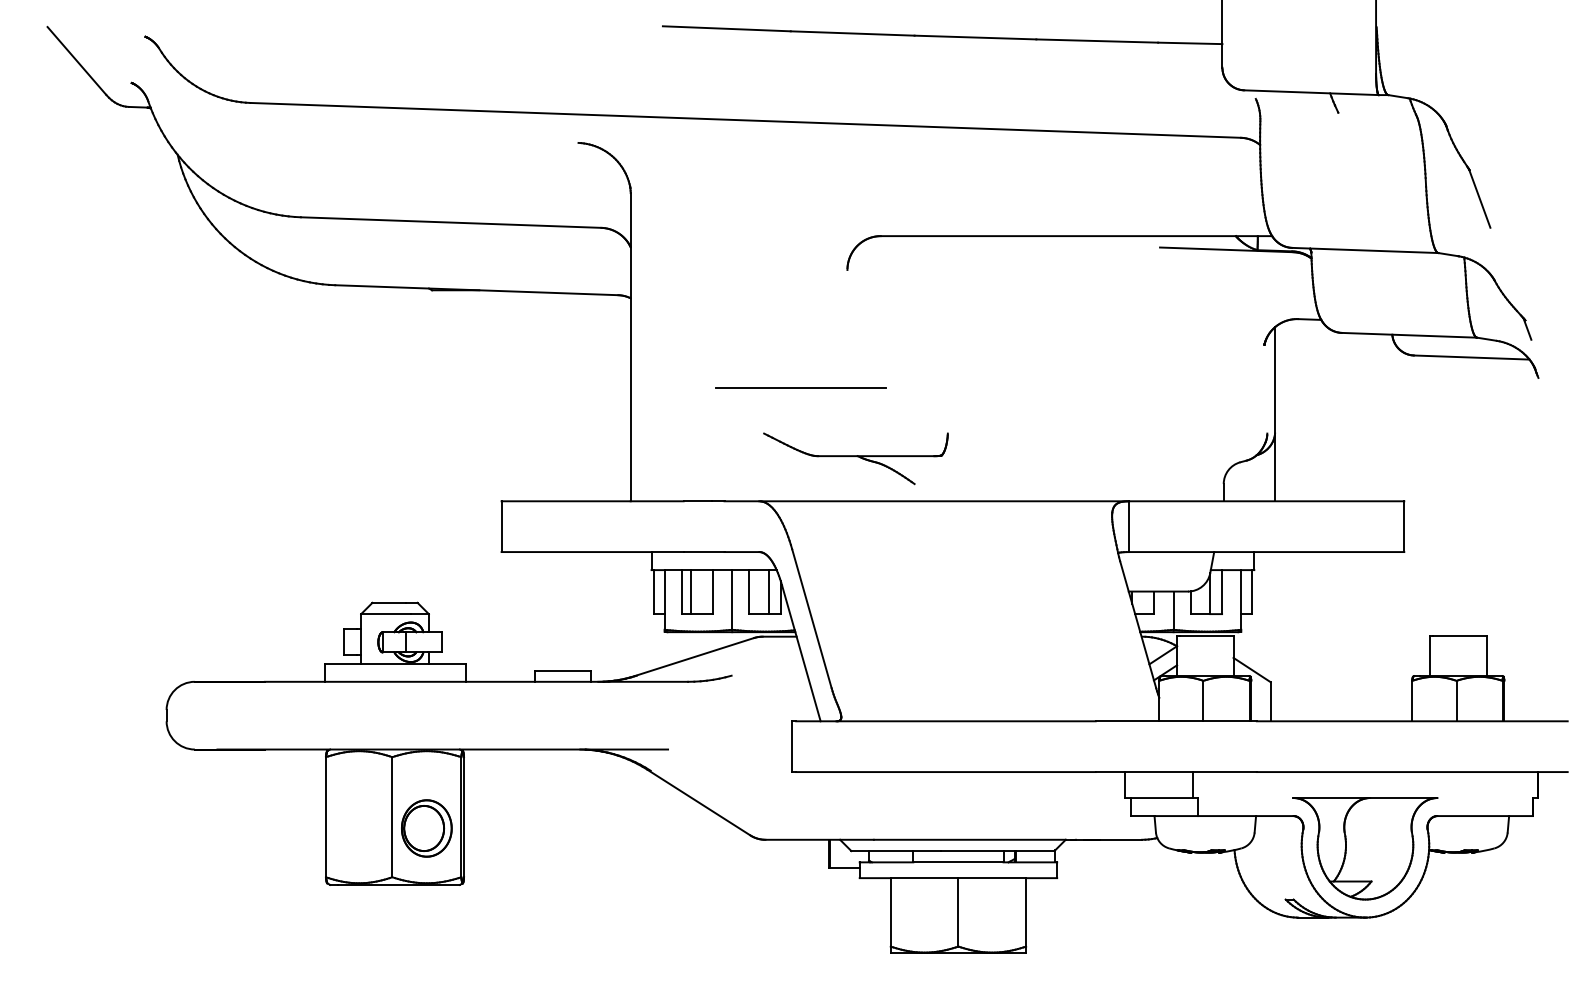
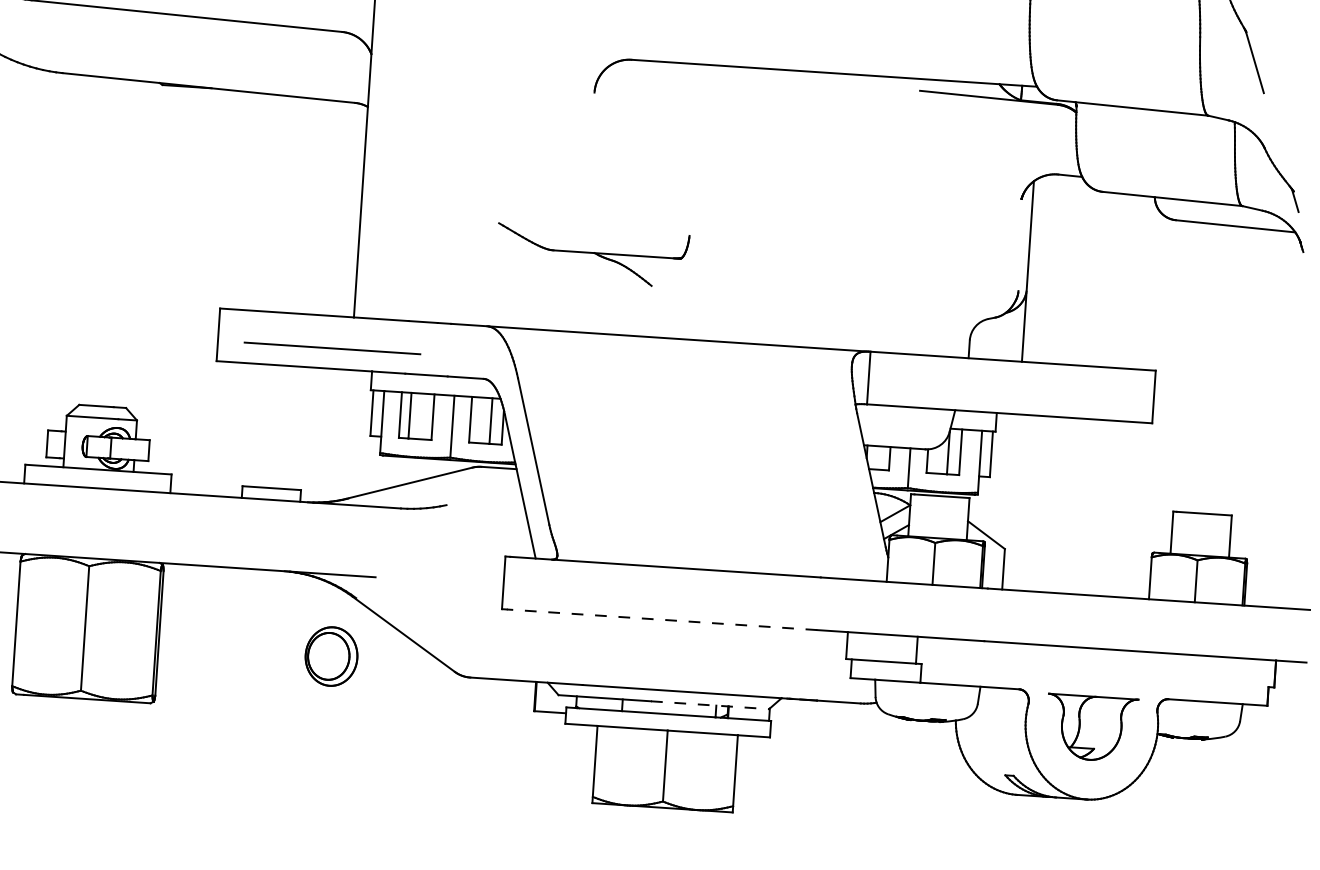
line: (800, 387) -> (331, 347), moved
part: (855, 458) -> (592, 255), moved
line: (945, 772) -> (661, 620), solid -> dashed
part: (426, 828) -> (331, 656), moved
part: (1365, 848) -> (1091, 727), size x0.6
line: (997, 851) -> (710, 705), solid -> dashed

